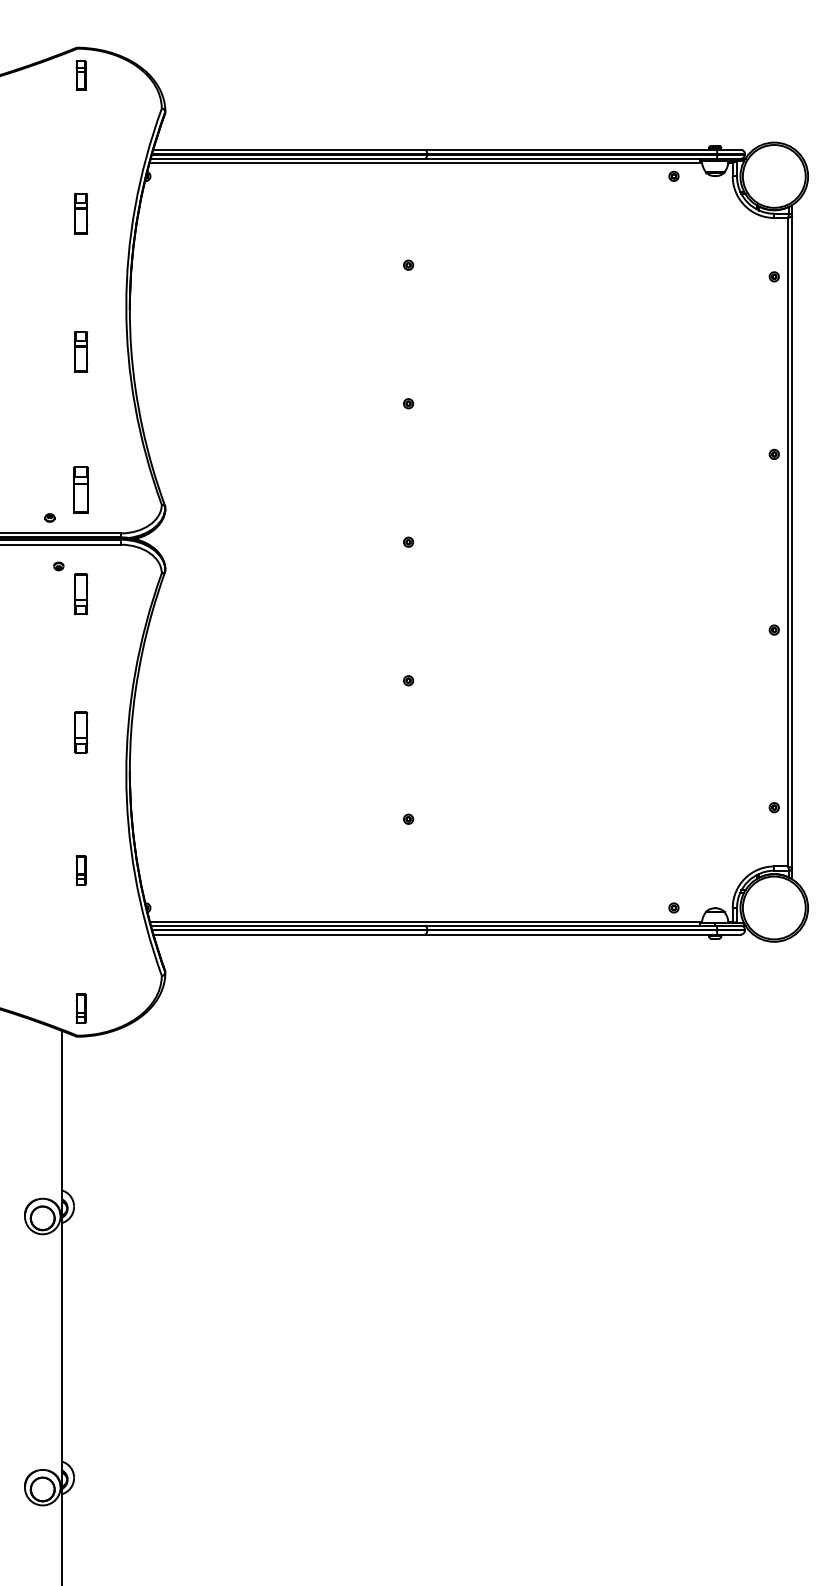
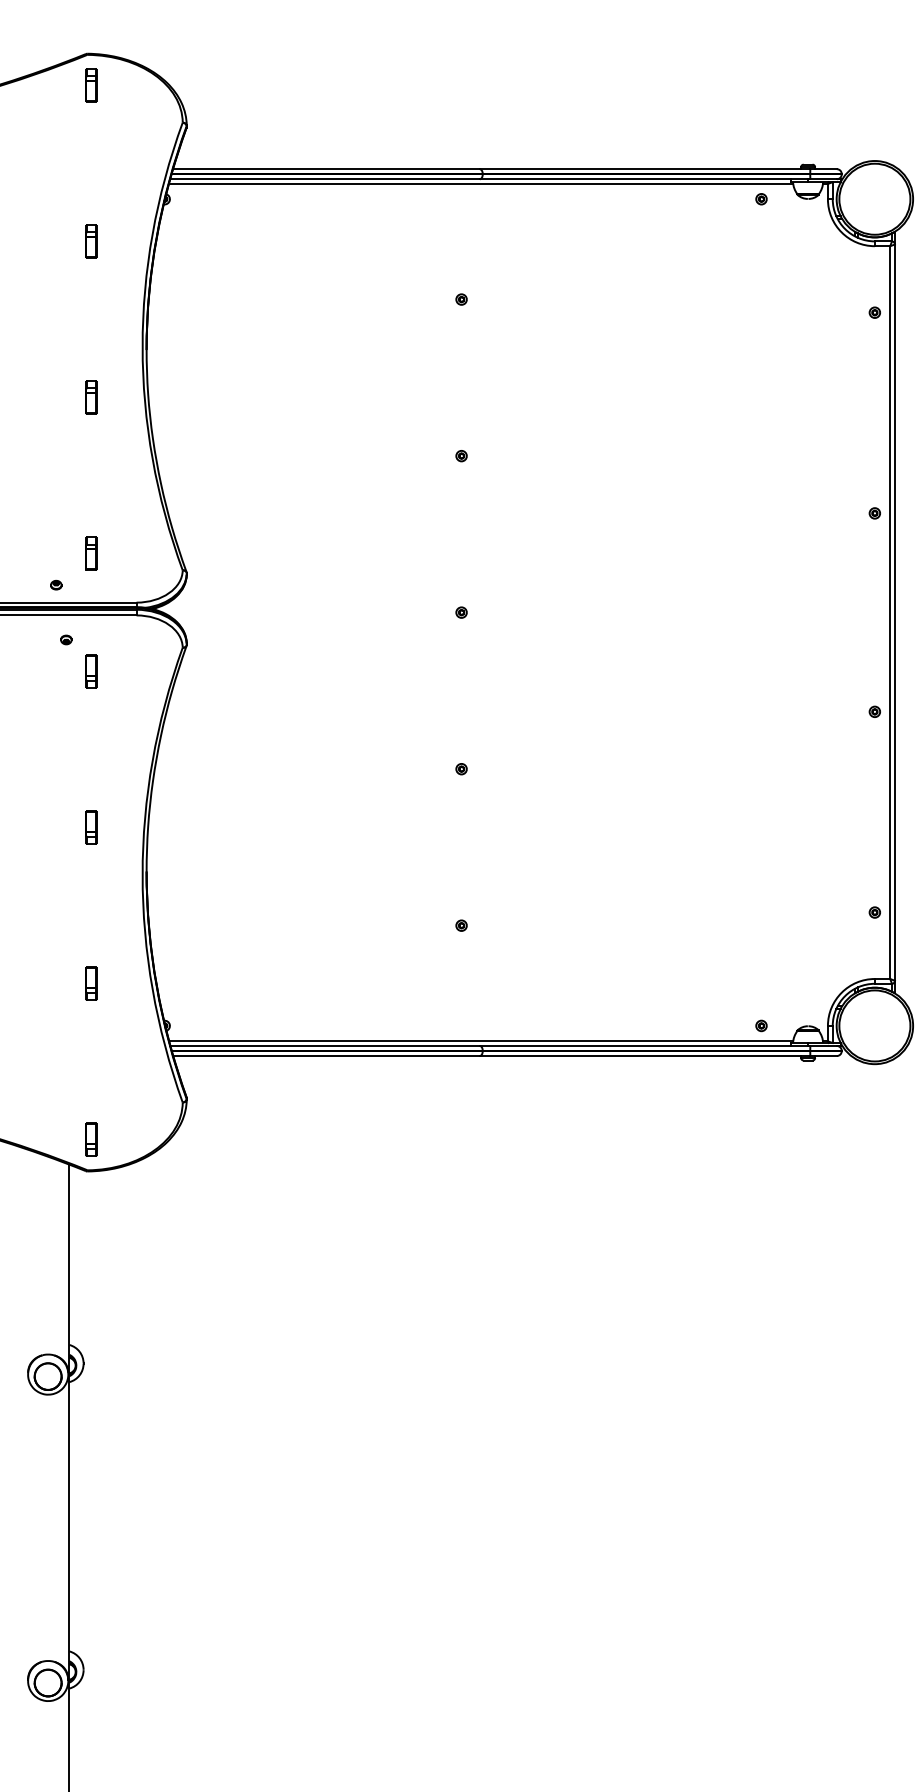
part: (81, 213) -> (91, 241), size x0.71
part: (81, 351) -> (91, 397), size x0.71
part: (81, 489) -> (91, 553), size x0.62
part: (81, 594) -> (91, 671), size x0.71
part: (81, 732) -> (91, 827), size x0.71

